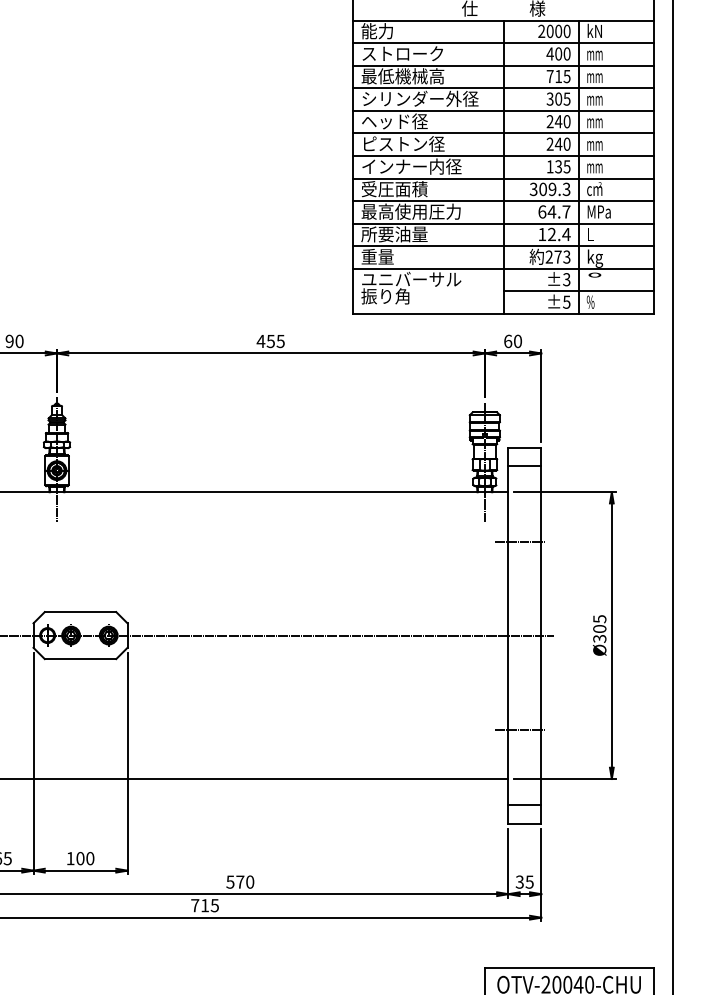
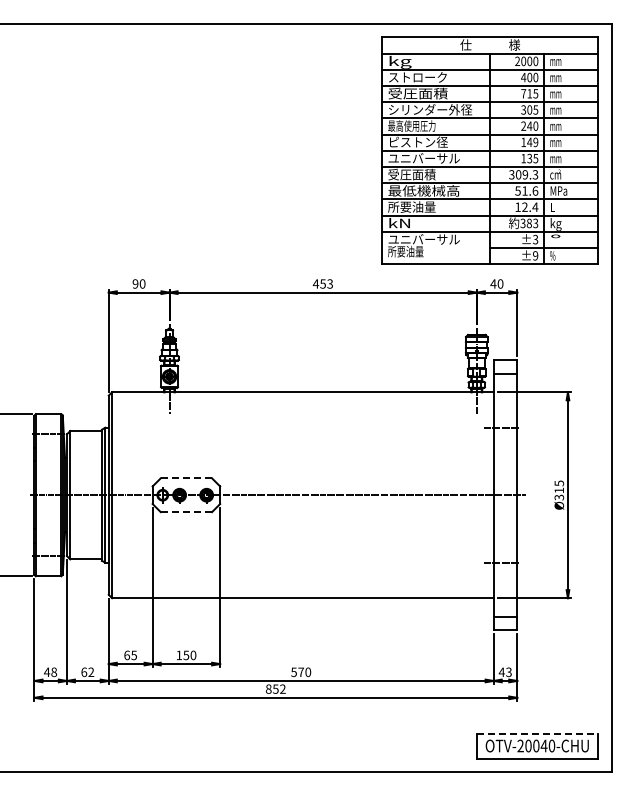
text: (594, 30) -> (555, 60), kN -> mm
text: (377, 31) -> (399, 61), 能力 -> kg
text: (402, 76) -> (417, 93), 最低機械高 -> 受圧面積
text: (393, 120) -> (411, 125), ヘッド径 -> 最高使用圧力
text: (558, 144) -> (529, 142), 240 -> 149
text: (410, 166) -> (423, 158), インナー内径 -> ユニバーサル
text: (410, 211) -> (423, 190), 最高使用圧力 -> 最低機械高
text: (554, 211) -> (526, 190), 64.7 -> 51.6
text: (377, 255) -> (399, 222), 重量 -> kN
text: (552, 257) -> (525, 223), 273 -> 383
text: (385, 296) -> (405, 251), 振り角 -> 所要油量
text: (566, 301) -> (535, 255), ±5 -> ±9
text: (279, 340) -> (329, 283), 455 -> 453
text: (508, 340) -> (493, 283), 60 -> 40
line: (80, 612) -> (186, 478), solid -> dashed
text: (600, 628) -> (559, 490), Ø305 -> Ø315
line: (80, 659) -> (186, 512), solid -> dashed
text: (80, 858) -> (186, 655), 100 -> 150
text: (523, 882) -> (504, 672), 35 -> 43
text: (204, 904) -> (275, 688), 715 -> 852
line: (569, 968) -> (537, 734), solid -> dashed

